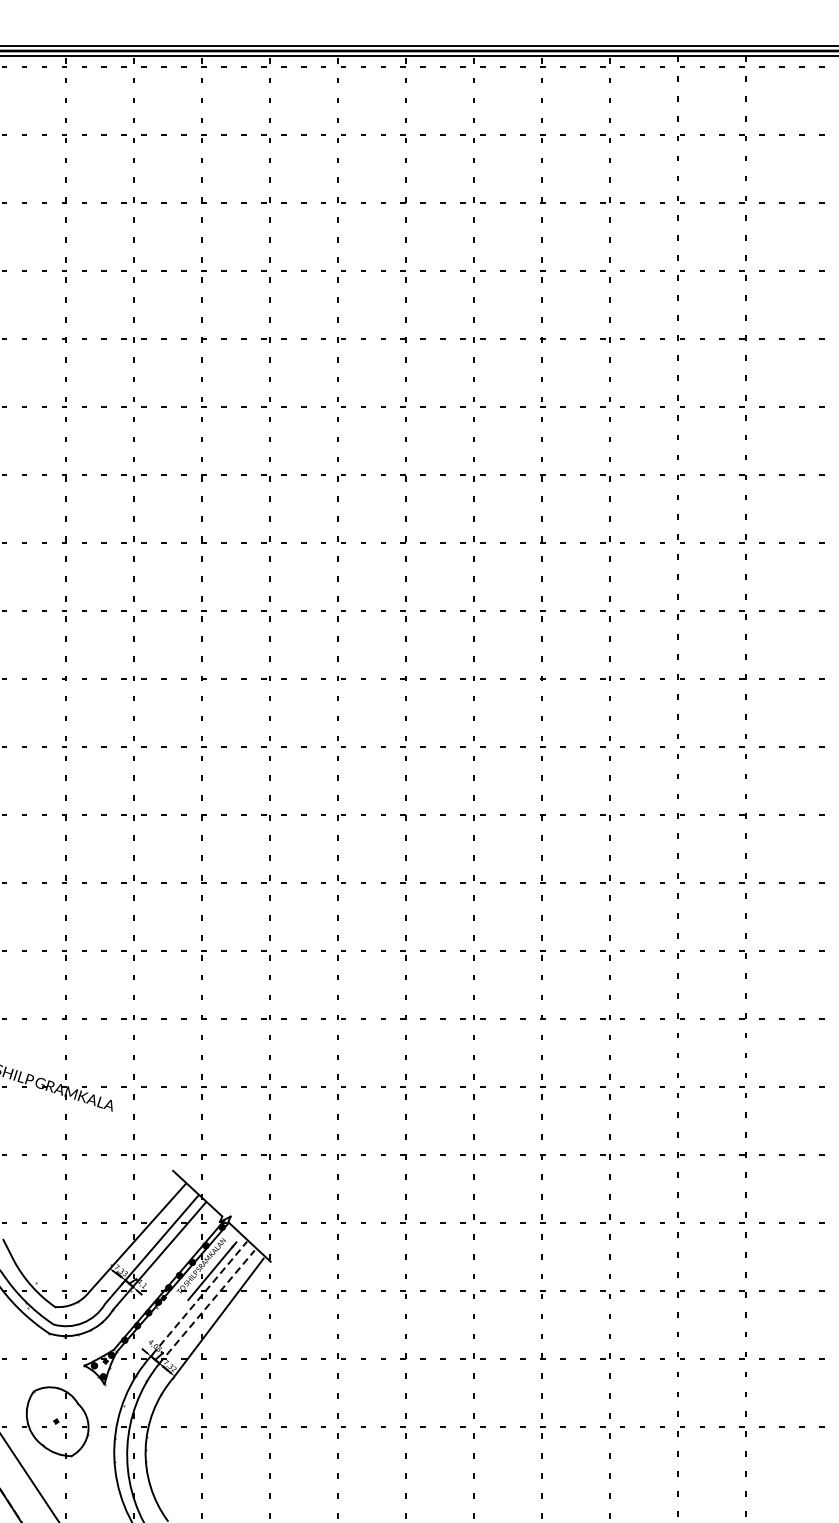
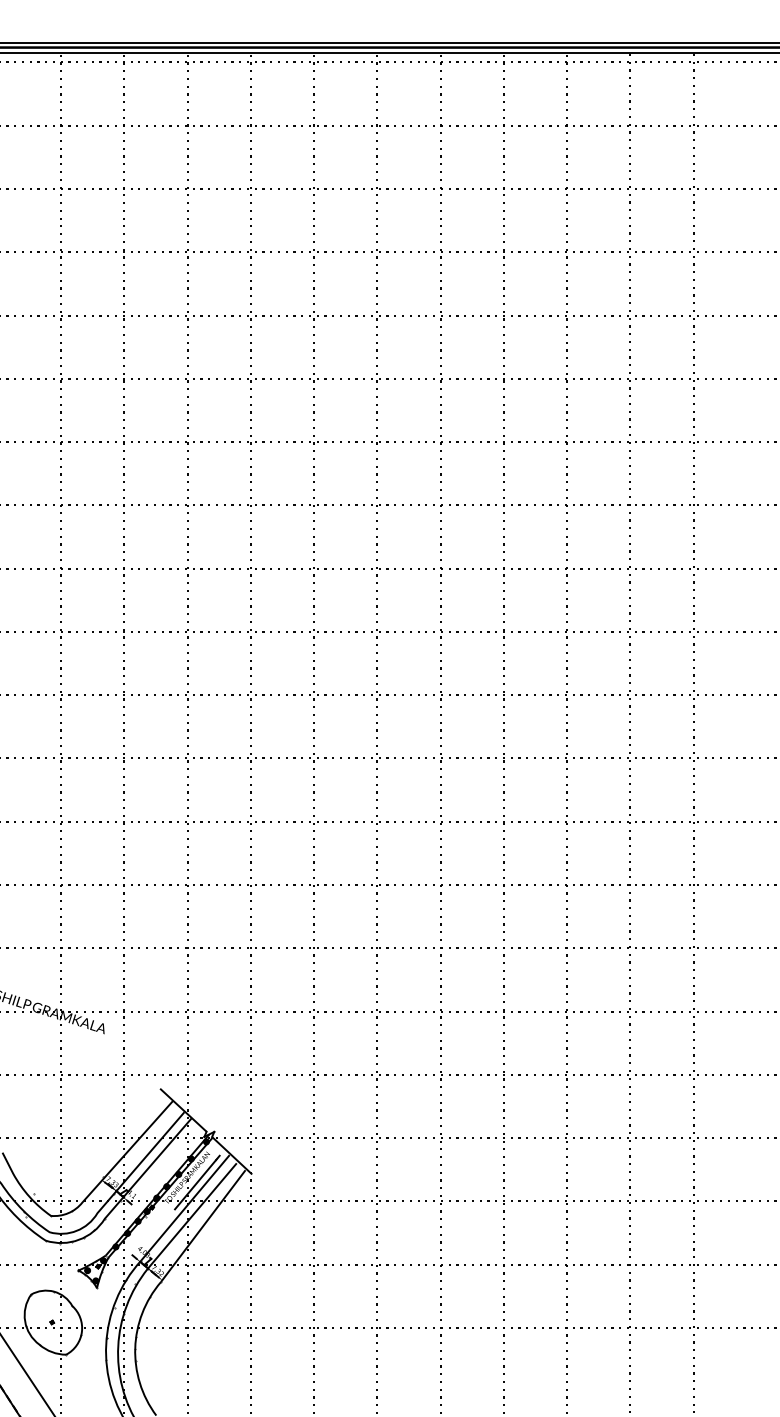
line: (199, 1297) -> (185, 1207), dashed -> solid
line: (207, 1306) -> (192, 1215), dashed -> solid

